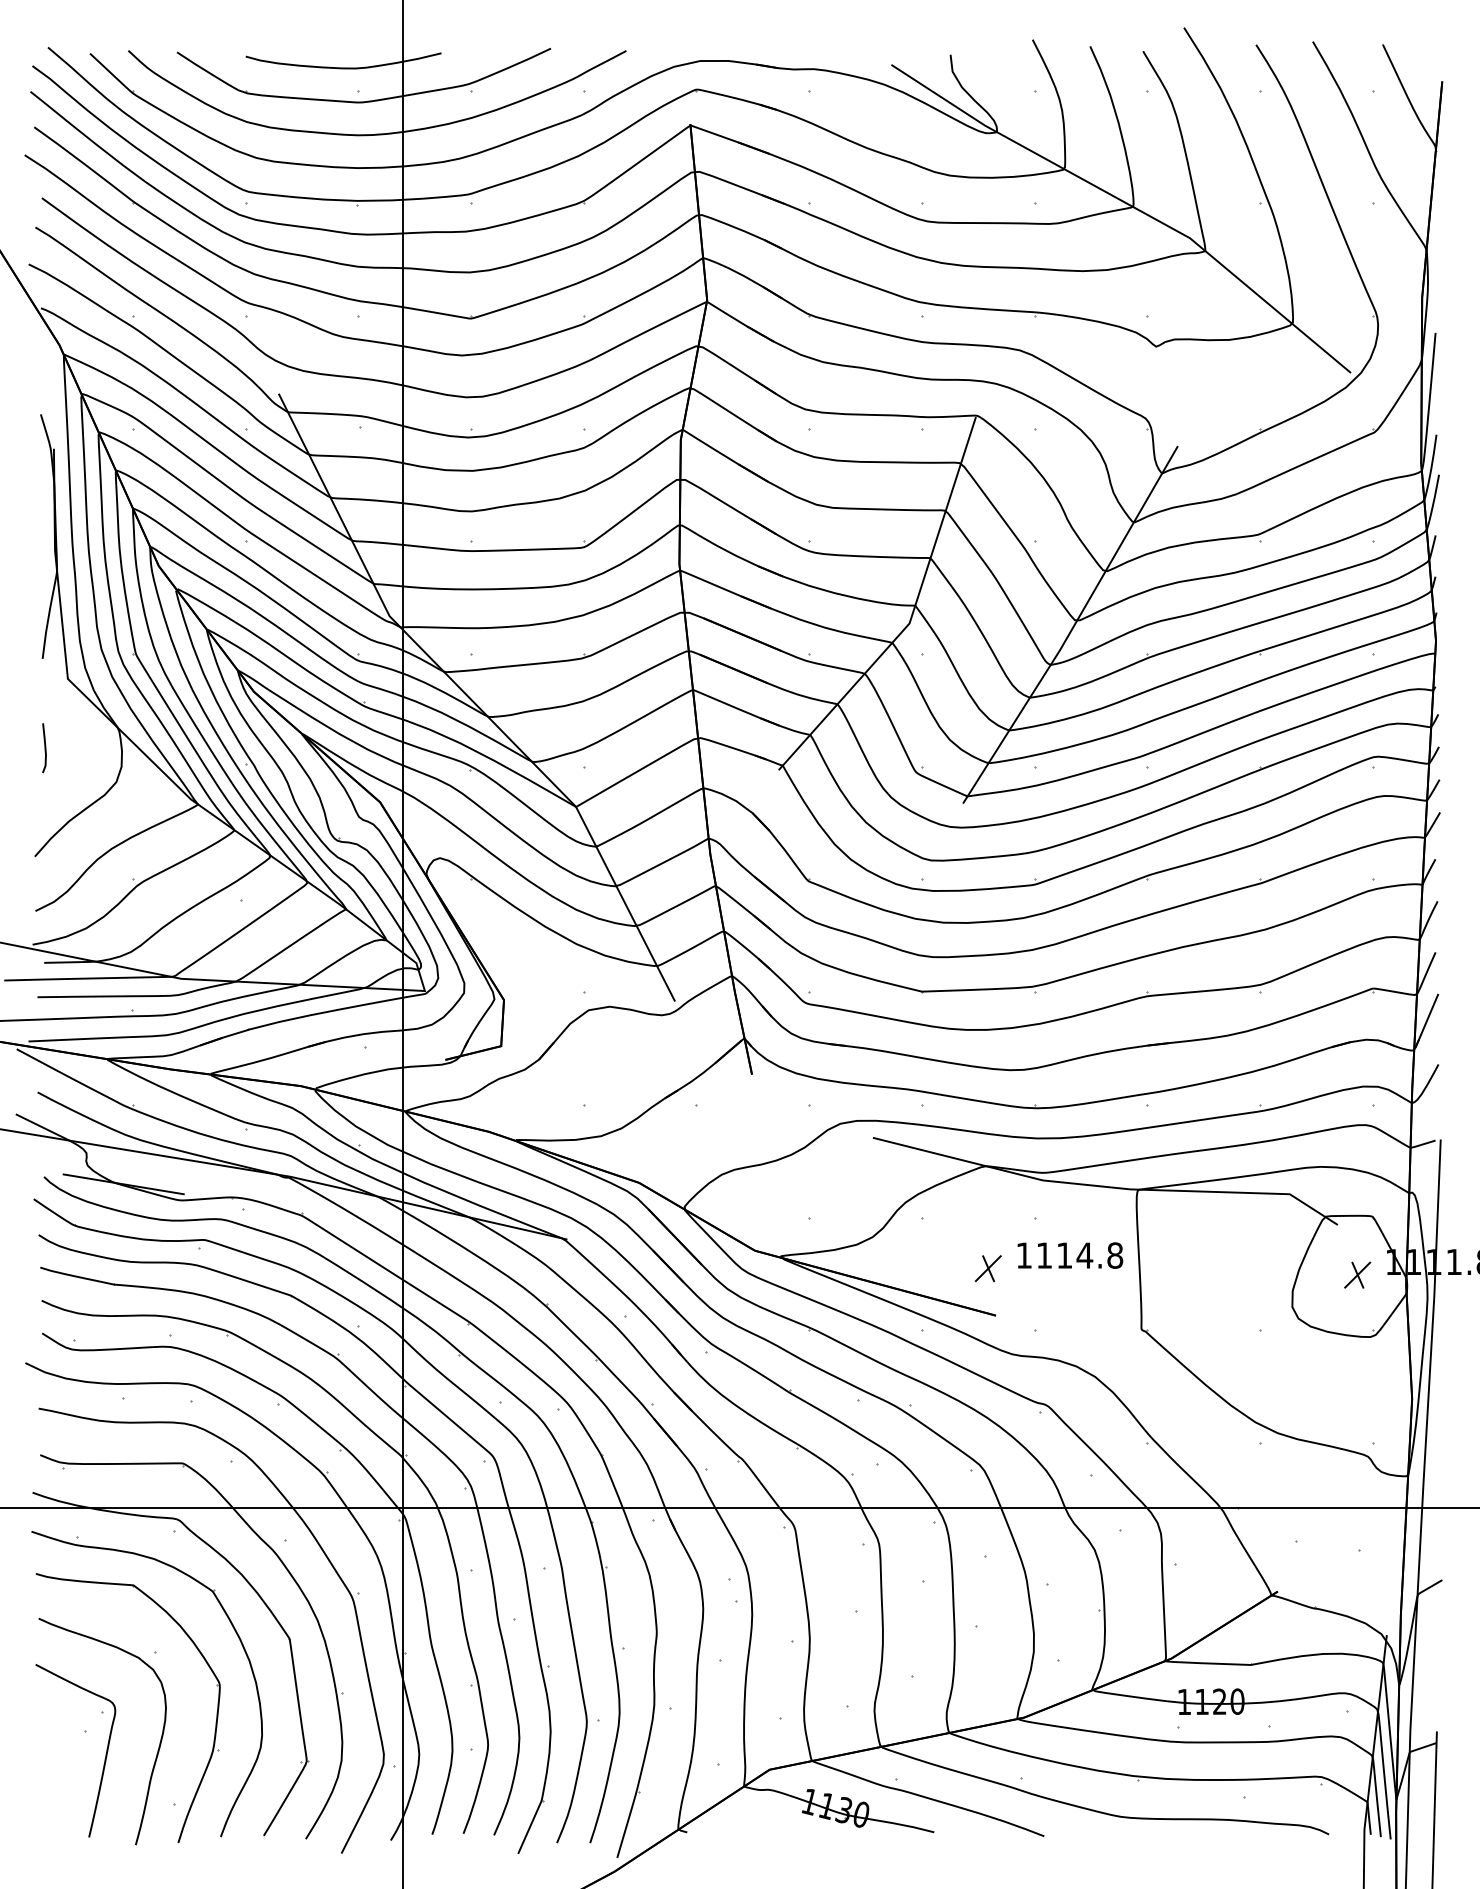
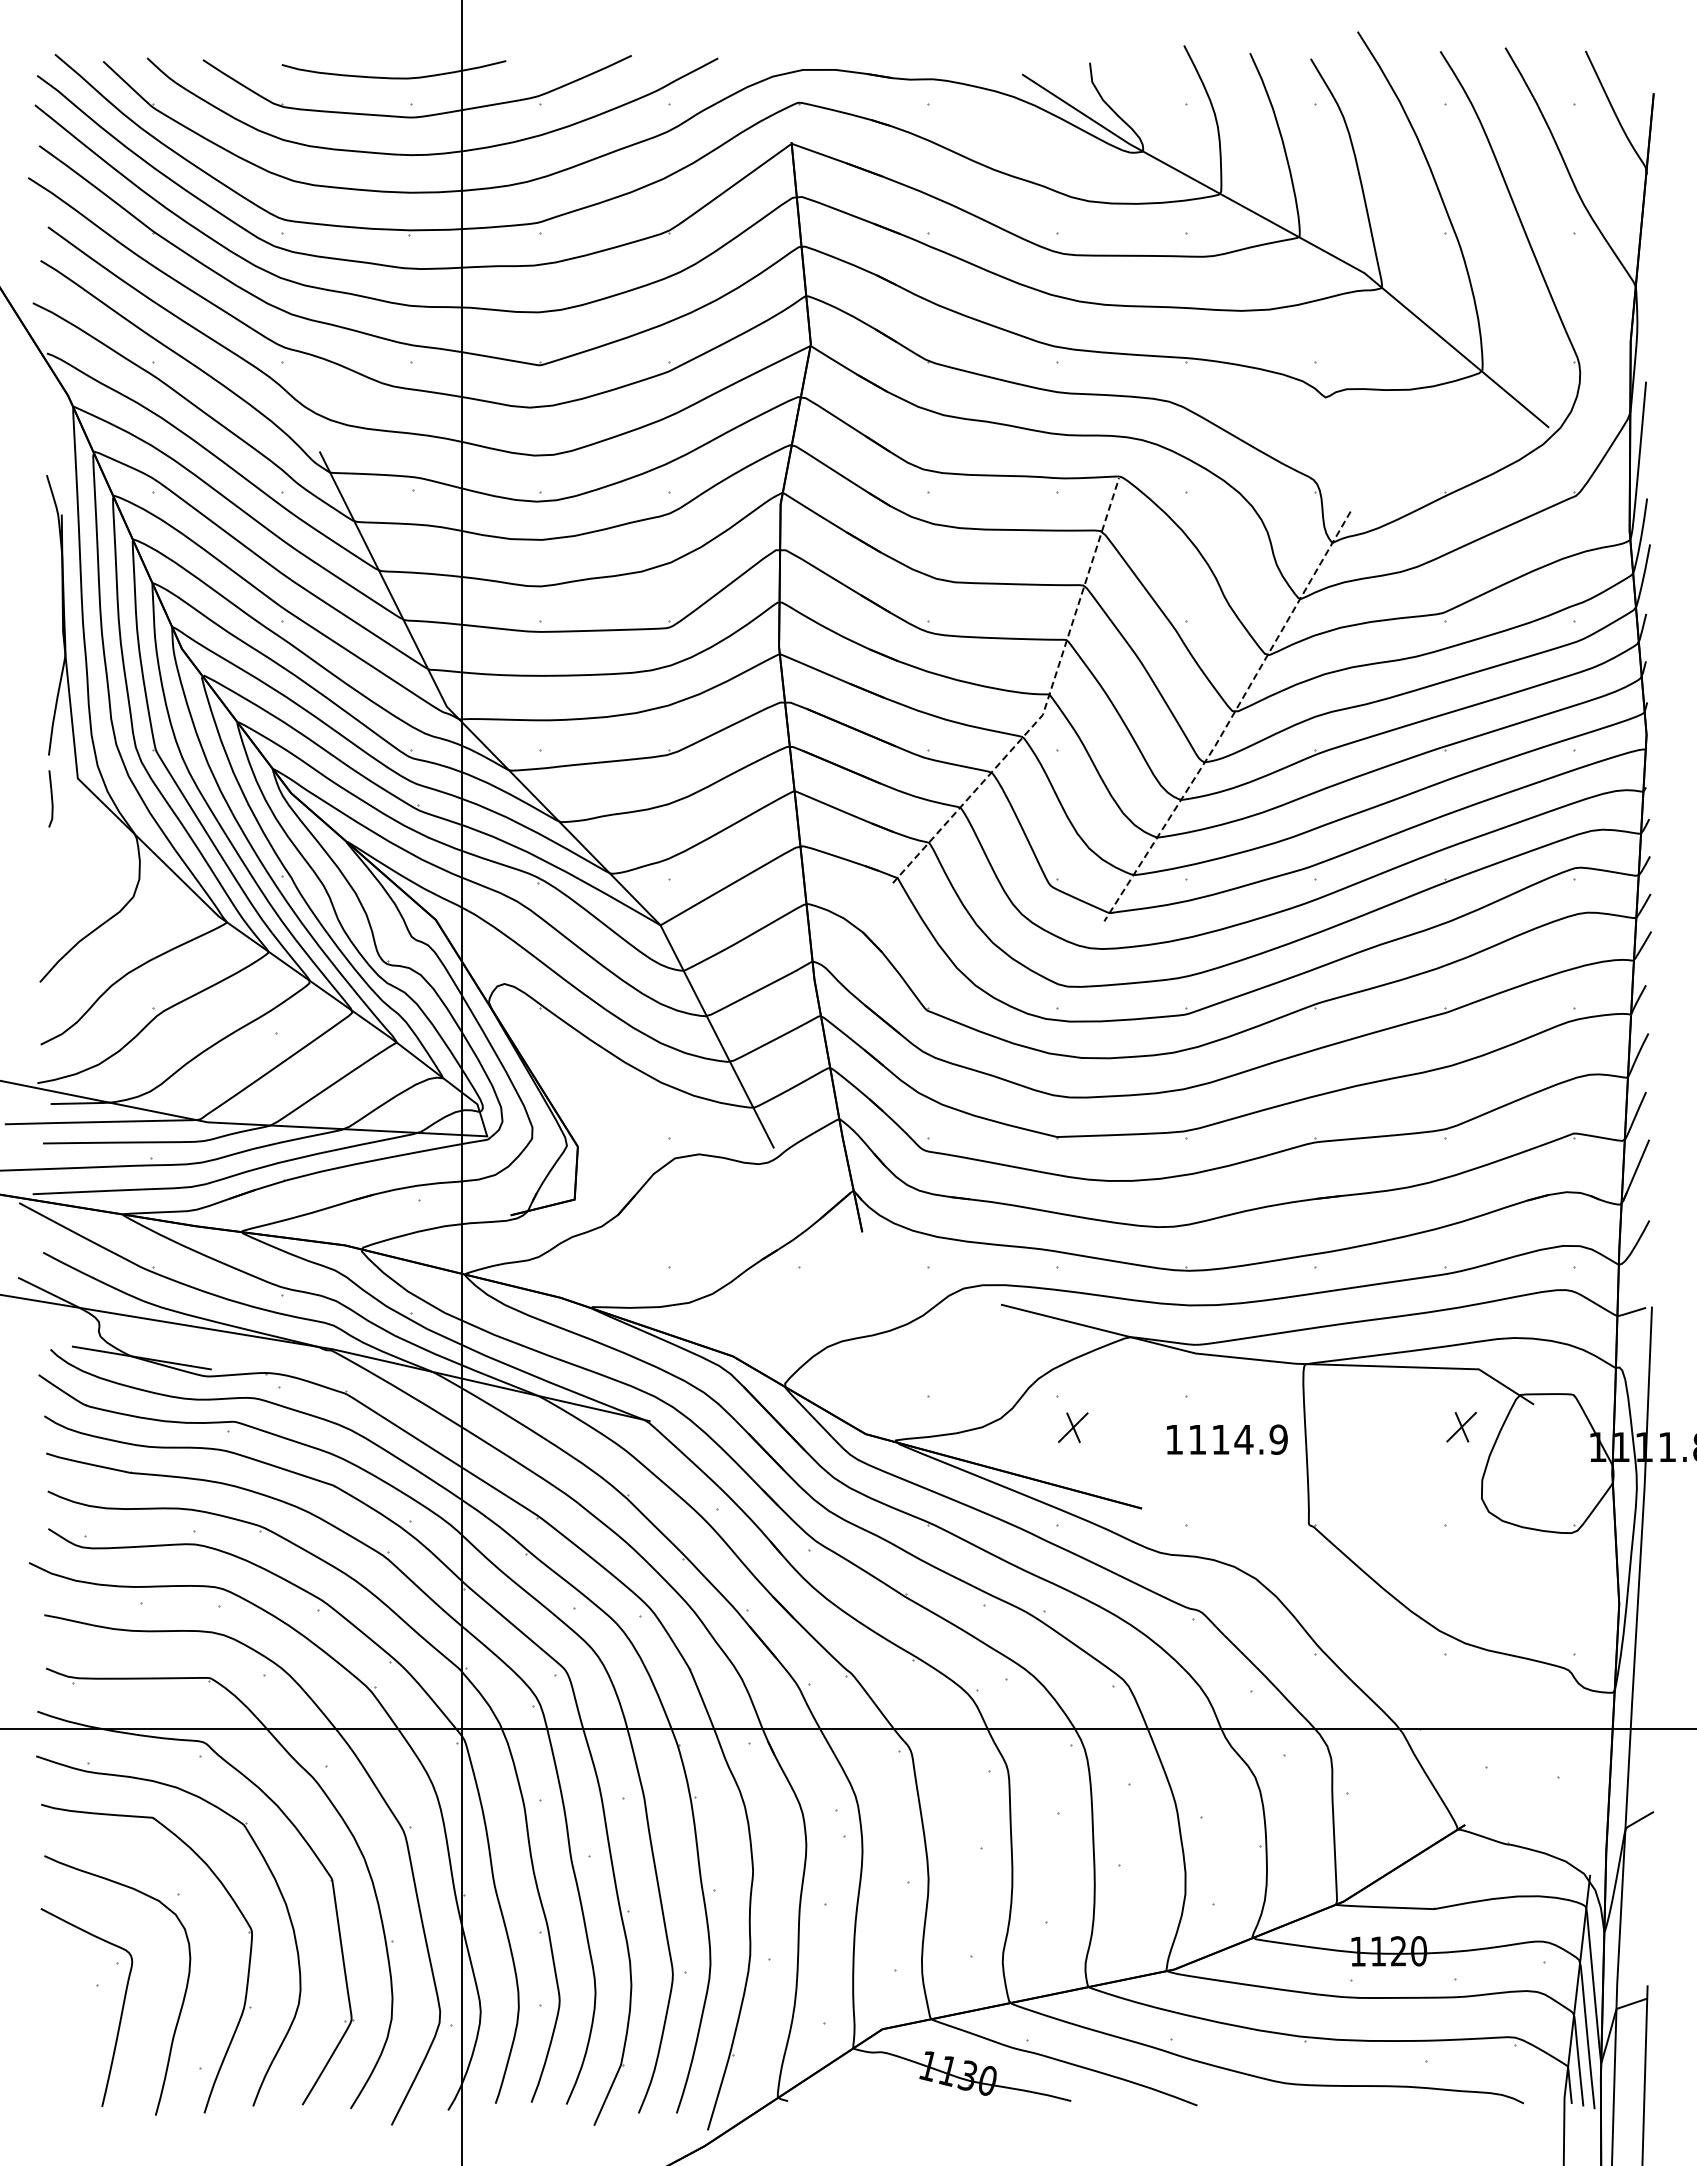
line: (912, 614) -> (1046, 704), solid -> dashed
line: (1073, 627) -> (1230, 719), solid -> dashed
line: (44, 747) -> (51, 798), moved
text: (1115, 1255) -> (1278, 1439), 1114.8 -> 1114.9
part: (988, 1268) -> (1073, 1427), moved
part: (1357, 1275) -> (1461, 1427), moved

